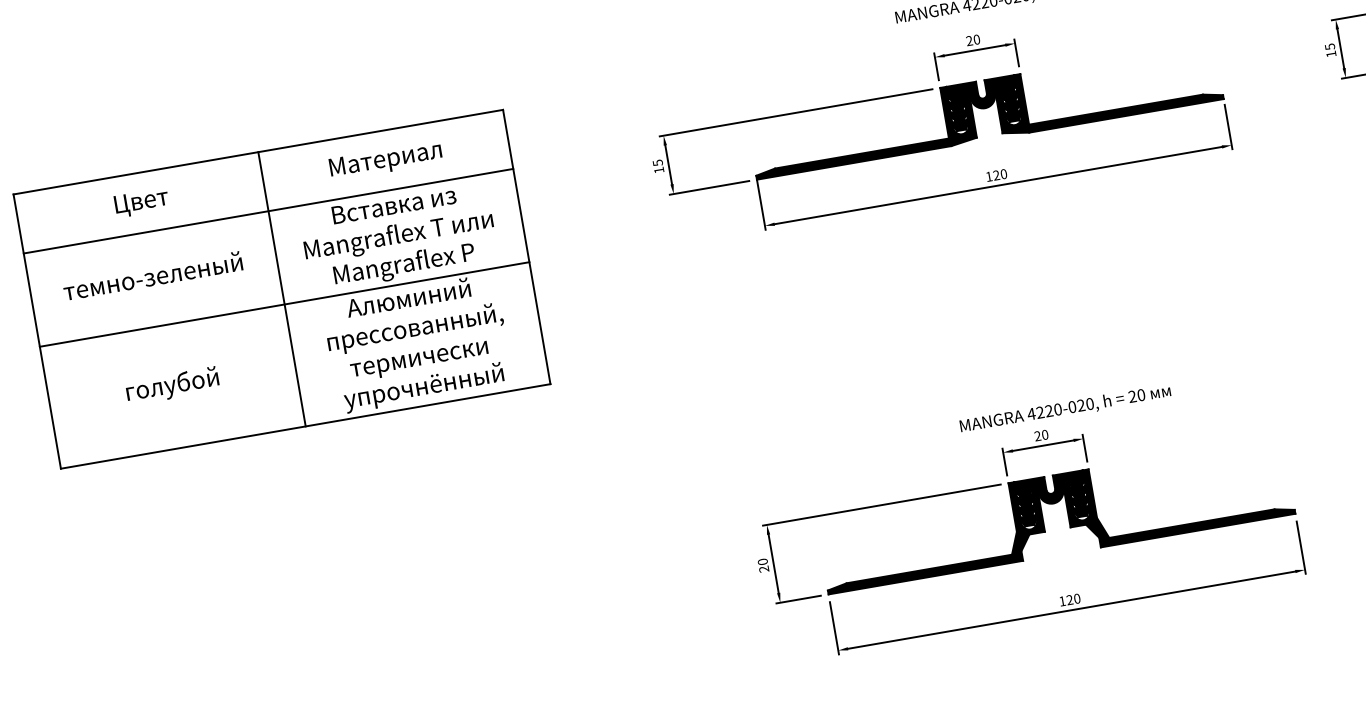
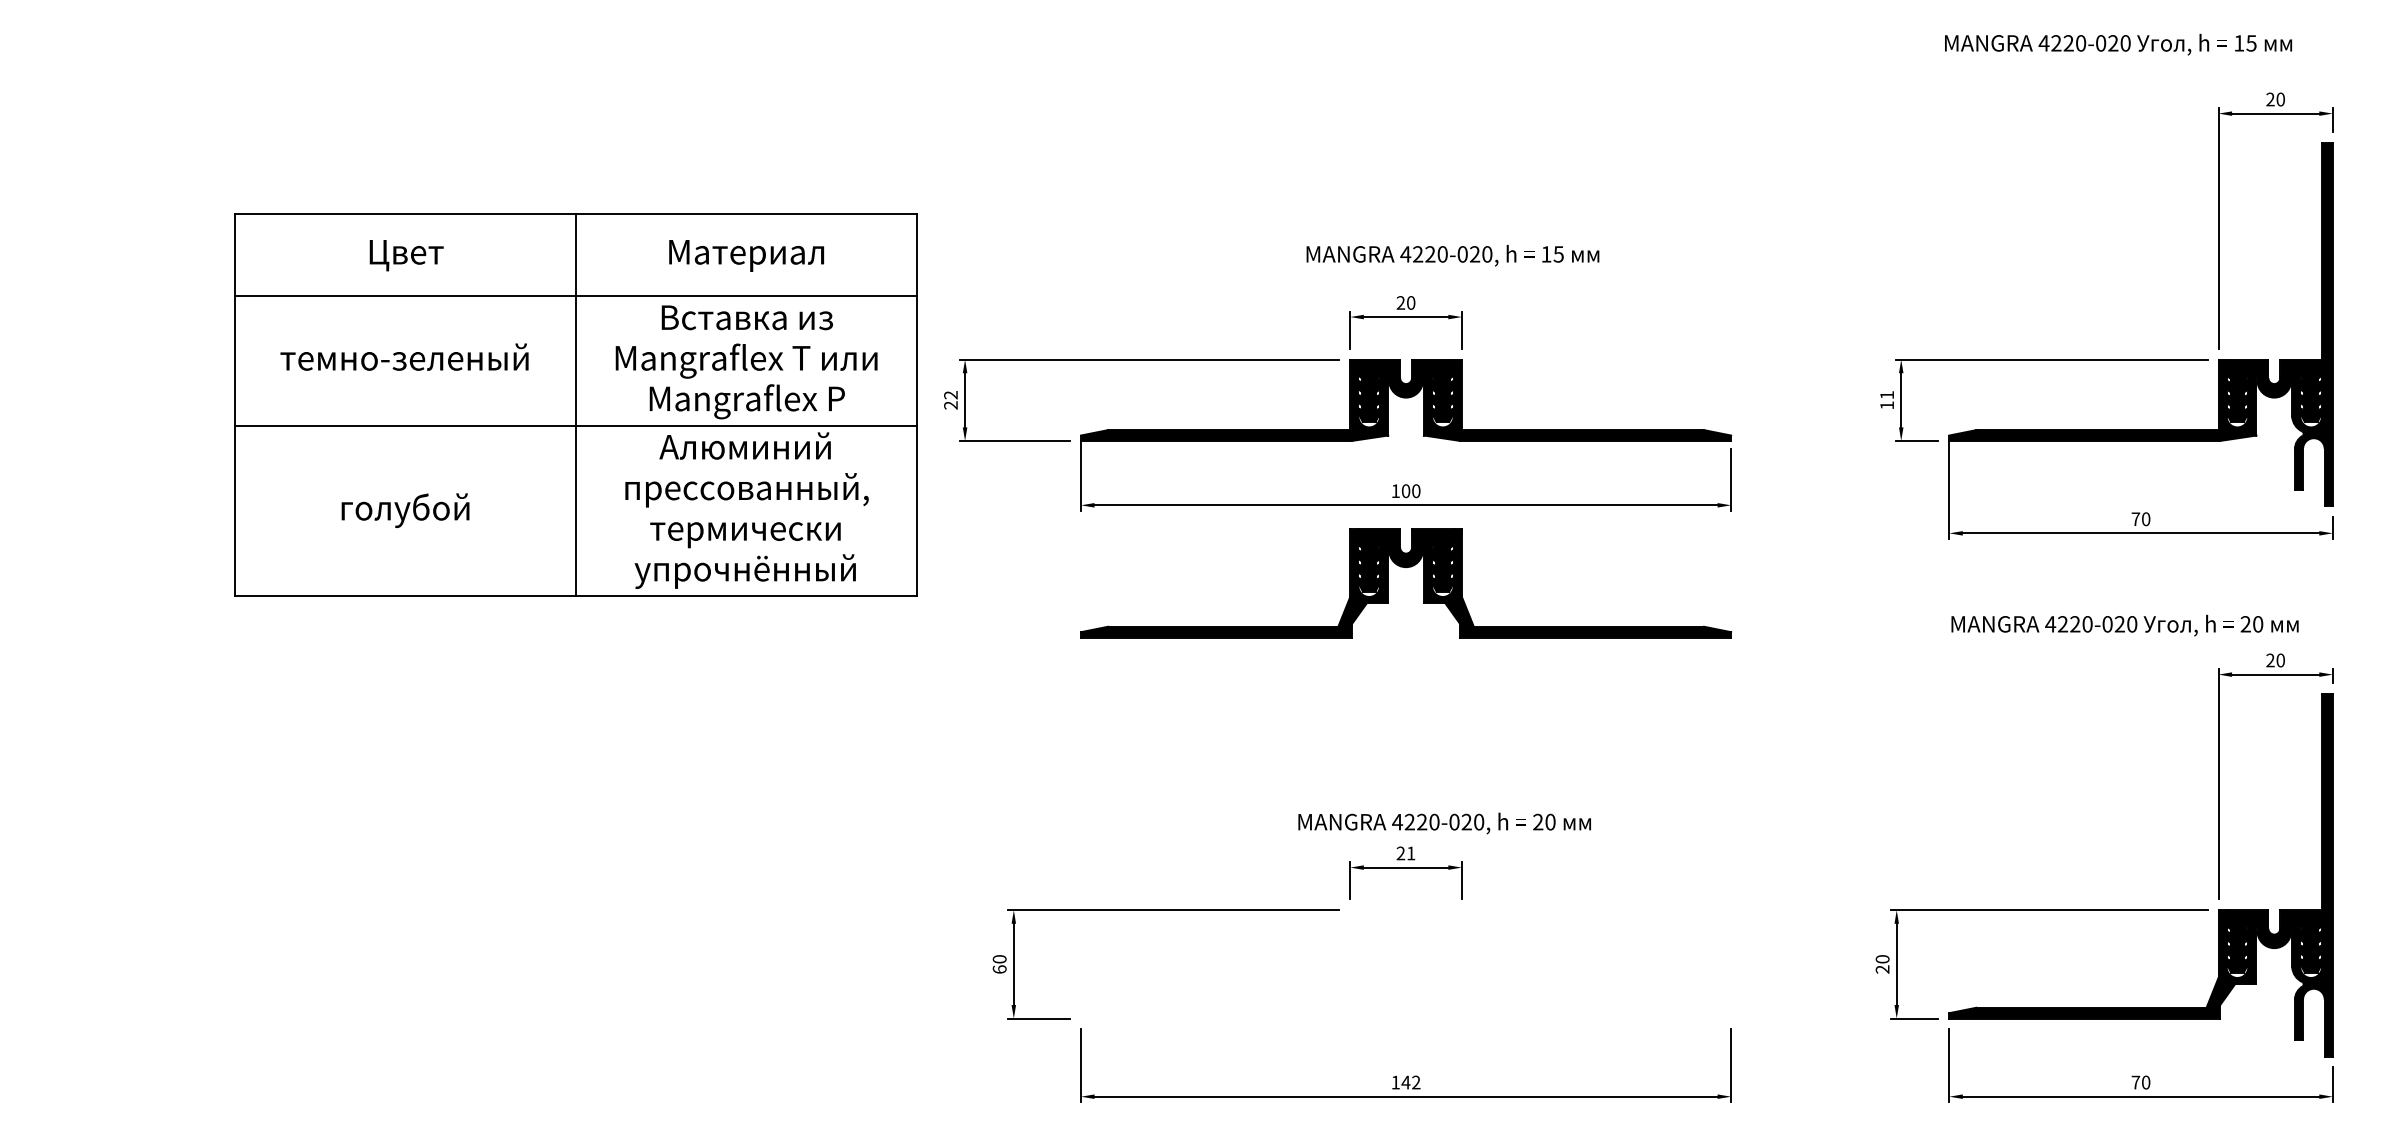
text: (1330, 47) -> (1887, 395), 15 -> 11
text: (658, 166) -> (950, 400), 15 -> 22
text: (996, 175) -> (1405, 491), 120 -> 100
part: (281, 288) -> (575, 404), moved
text: (1045, 434) -> (1411, 853), 20 -> 21
part: (1053, 503) -> (1406, 567), moved
text: (763, 569) -> (999, 969), 20 -> 60
text: (1073, 599) -> (1410, 1082), 120 -> 142

